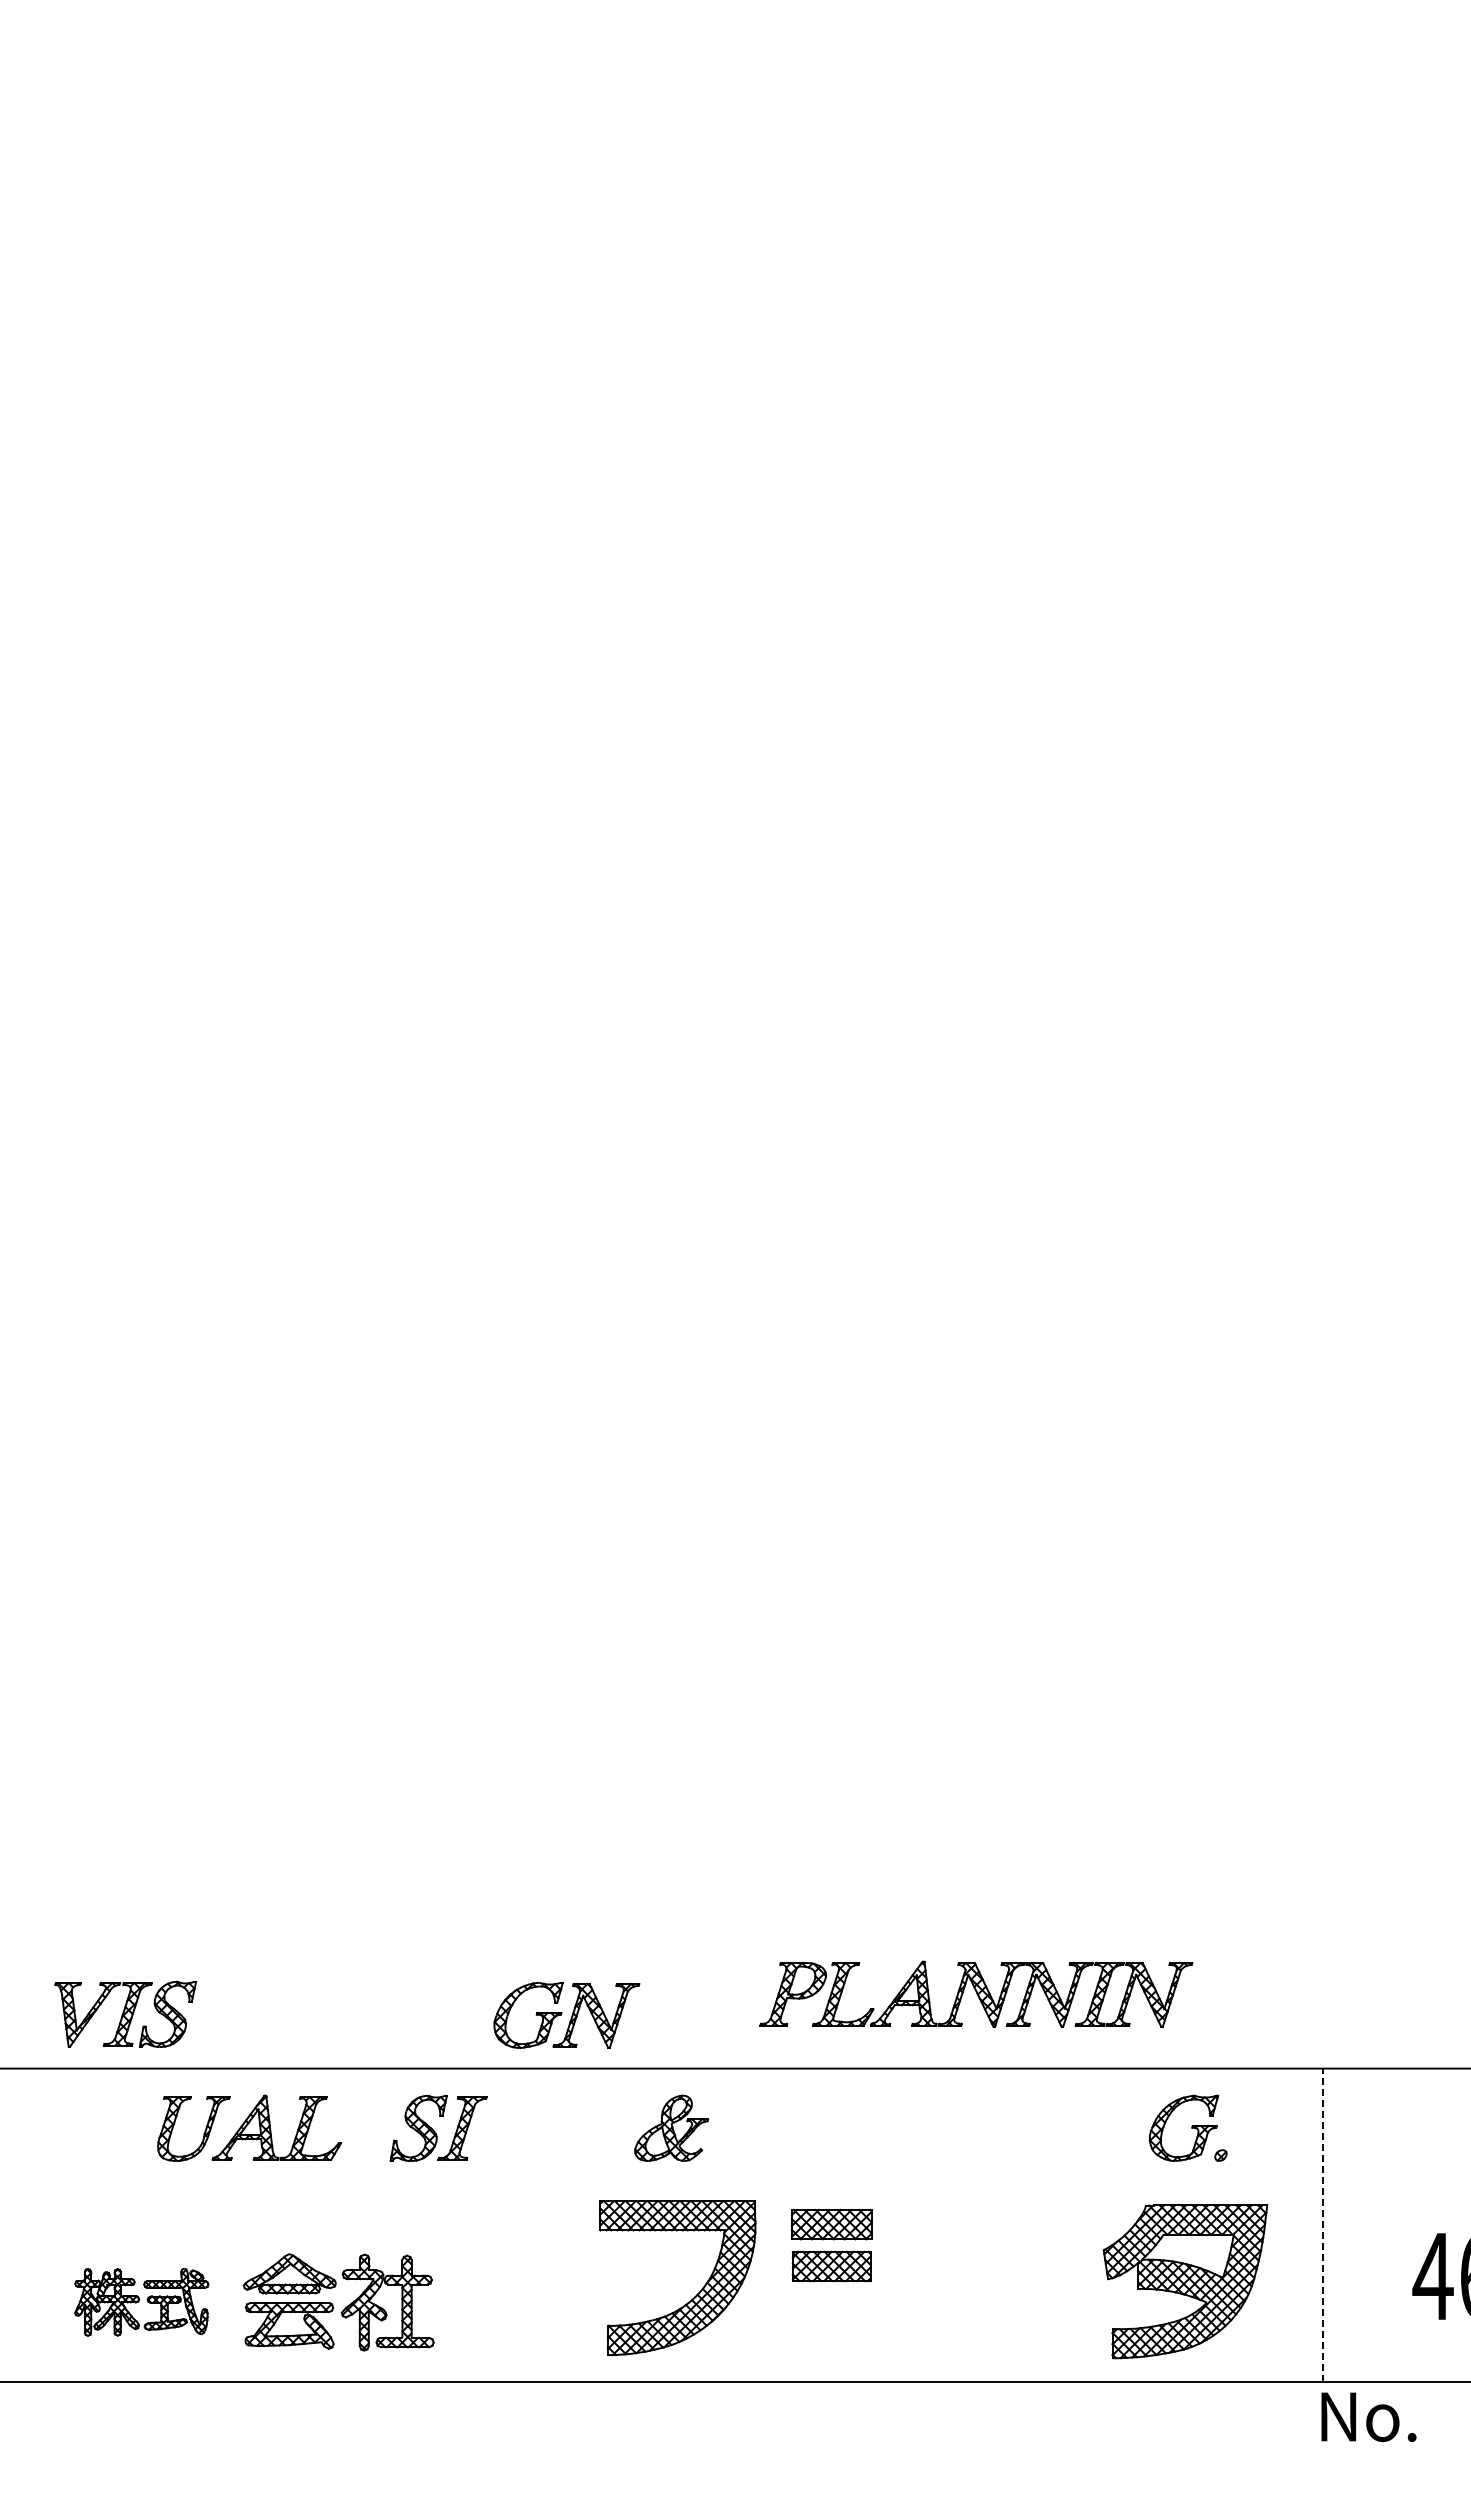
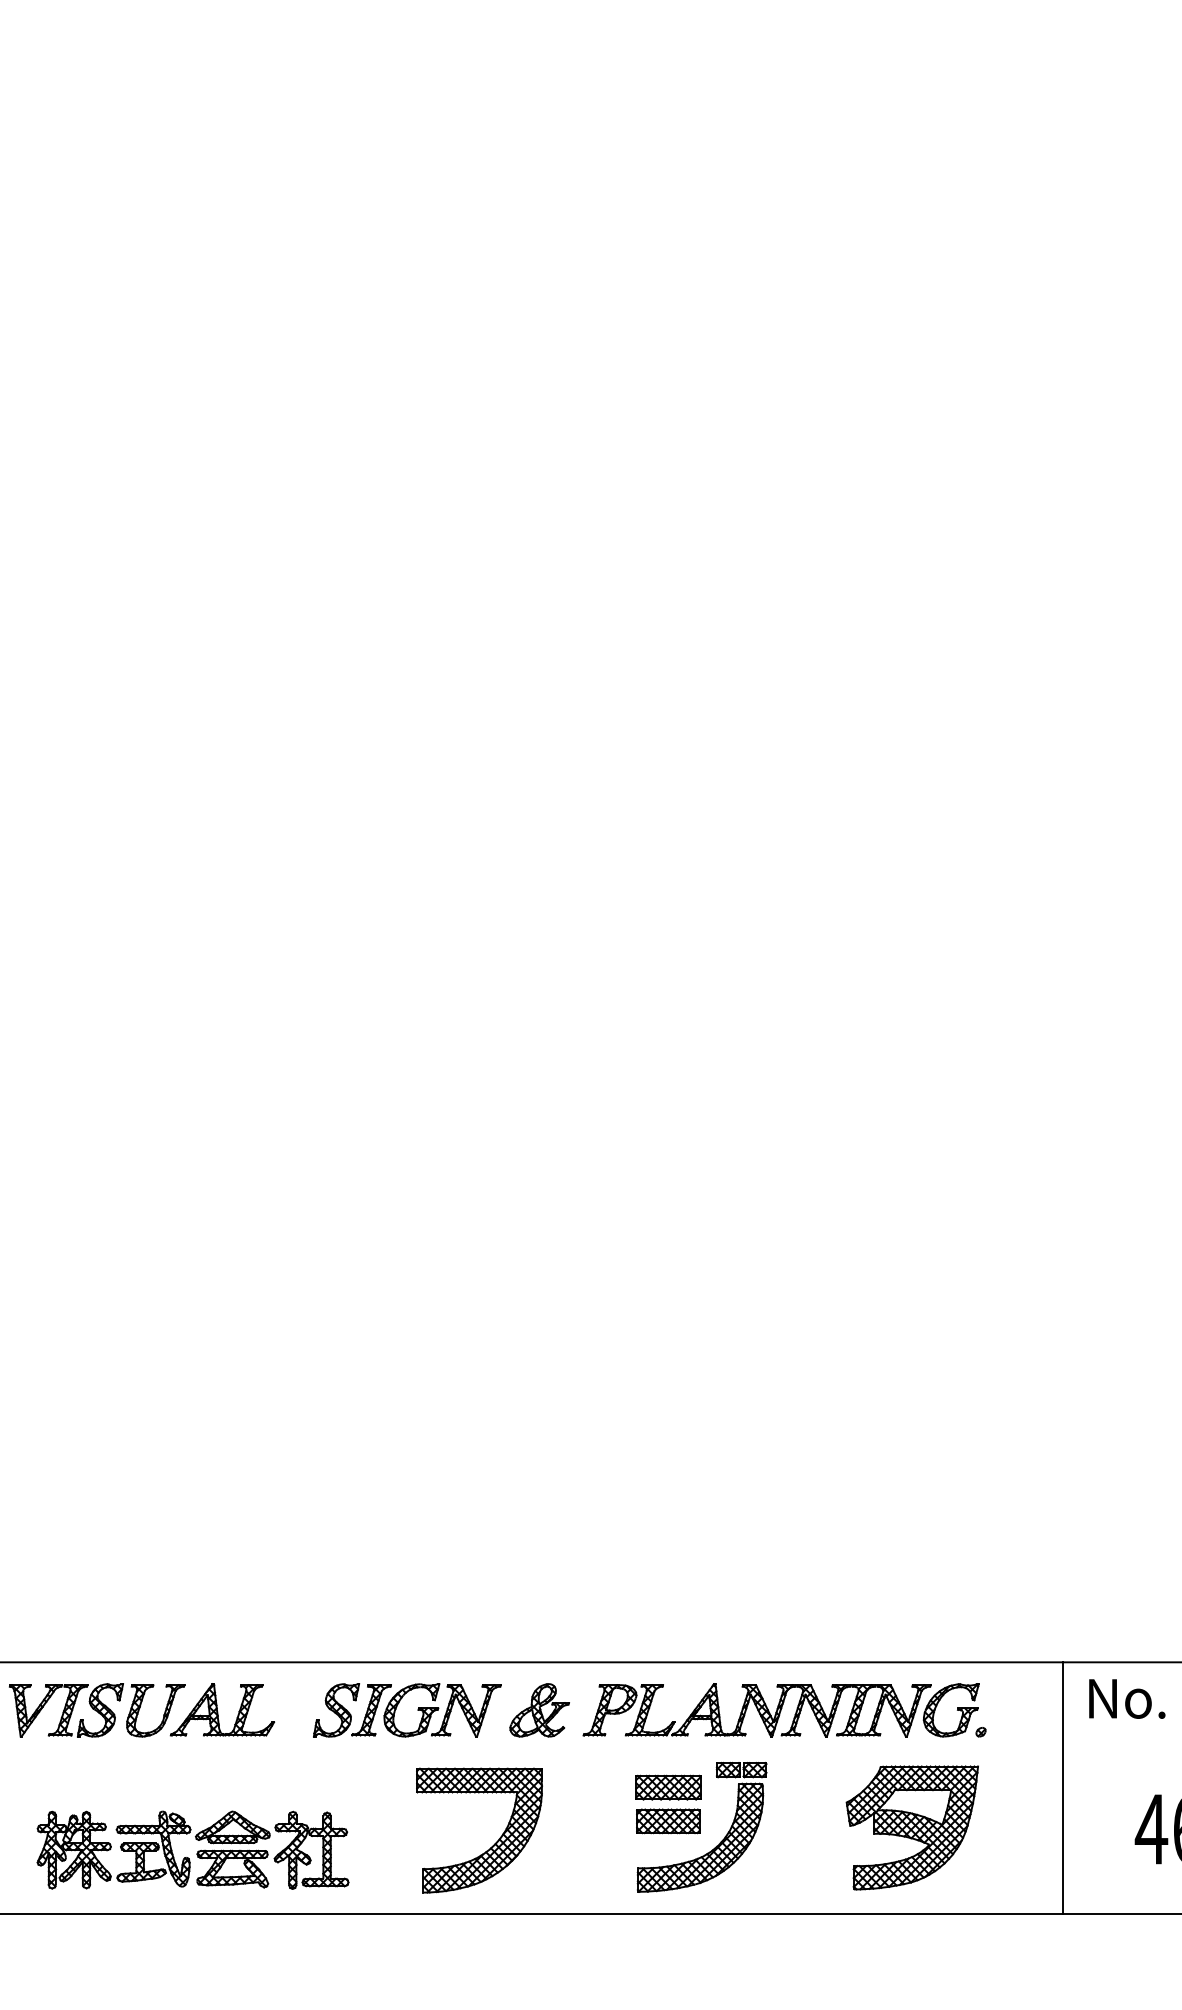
part: (976, 1993) -> (757, 1709), moved
part: (125, 2013) -> (66, 1709), moved
part: (566, 2014) -> (442, 1709), moved
line: (1322, 2225) -> (1062, 1788), dashed -> solid
part: (1185, 2281) -> (912, 1827), moved
part: (894, 2294) -> (718, 1843), added
part: (695, 2295) -> (493, 1844), moved
part: (141, 2302) -> (113, 1850), size x1.43
text: (1368, 2417) -> (1126, 1699), moved

